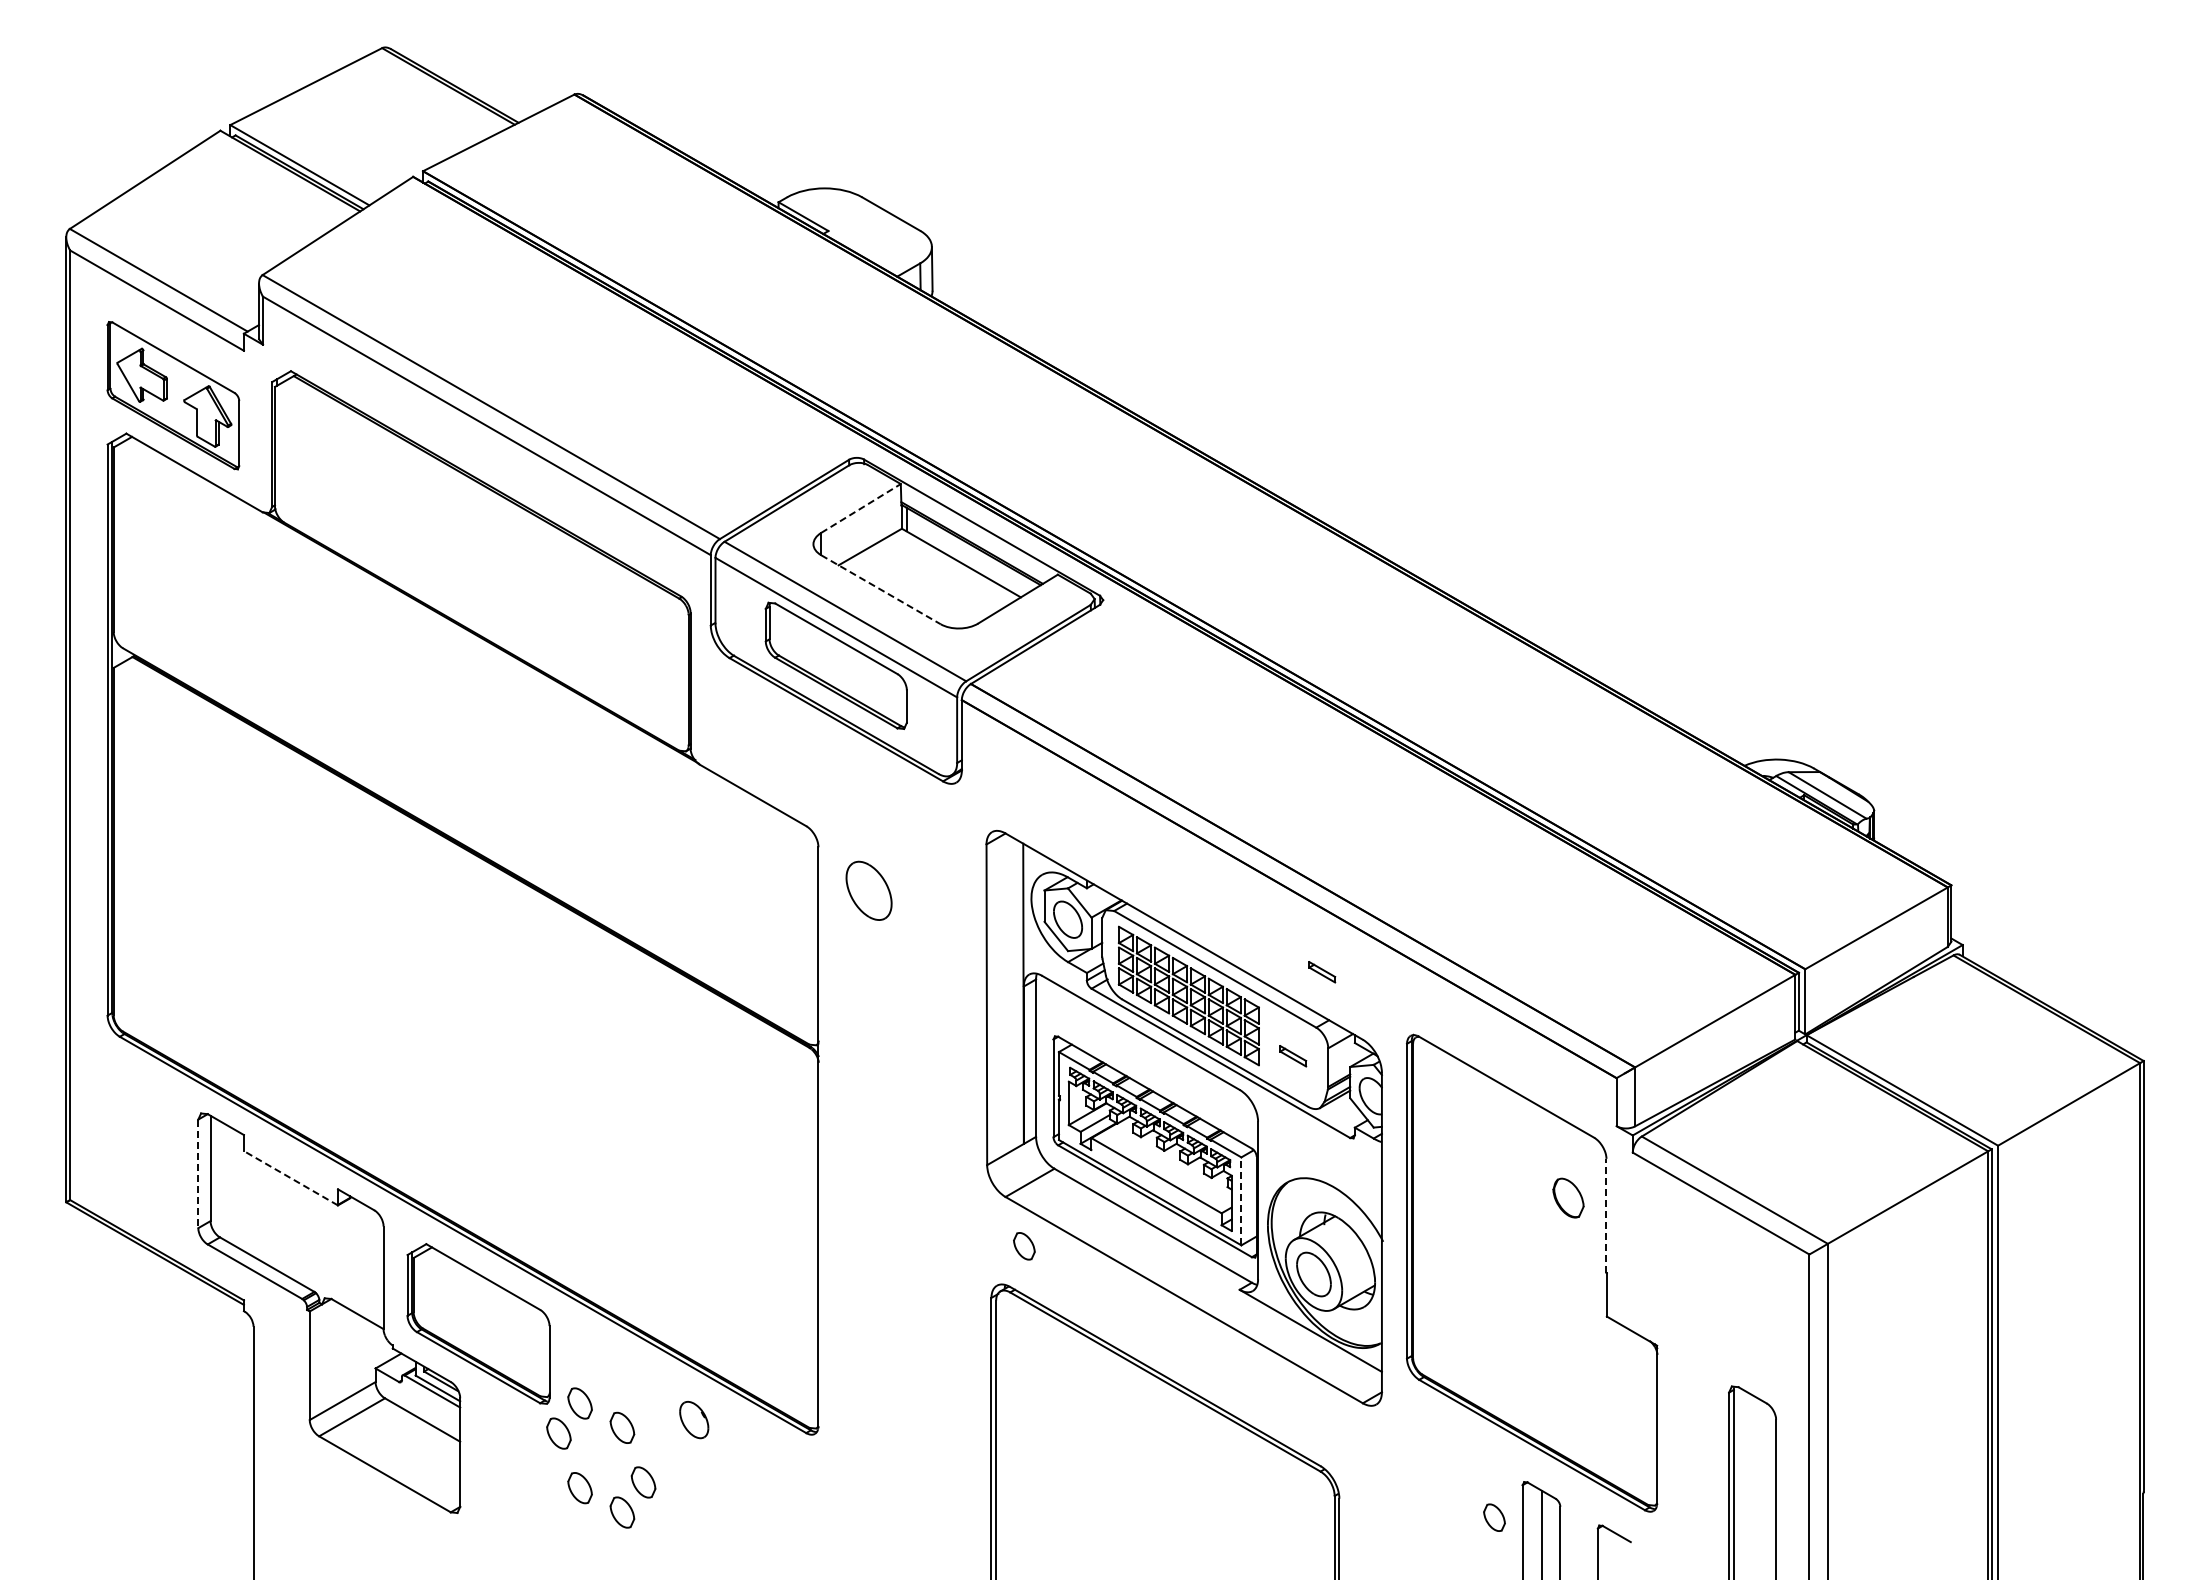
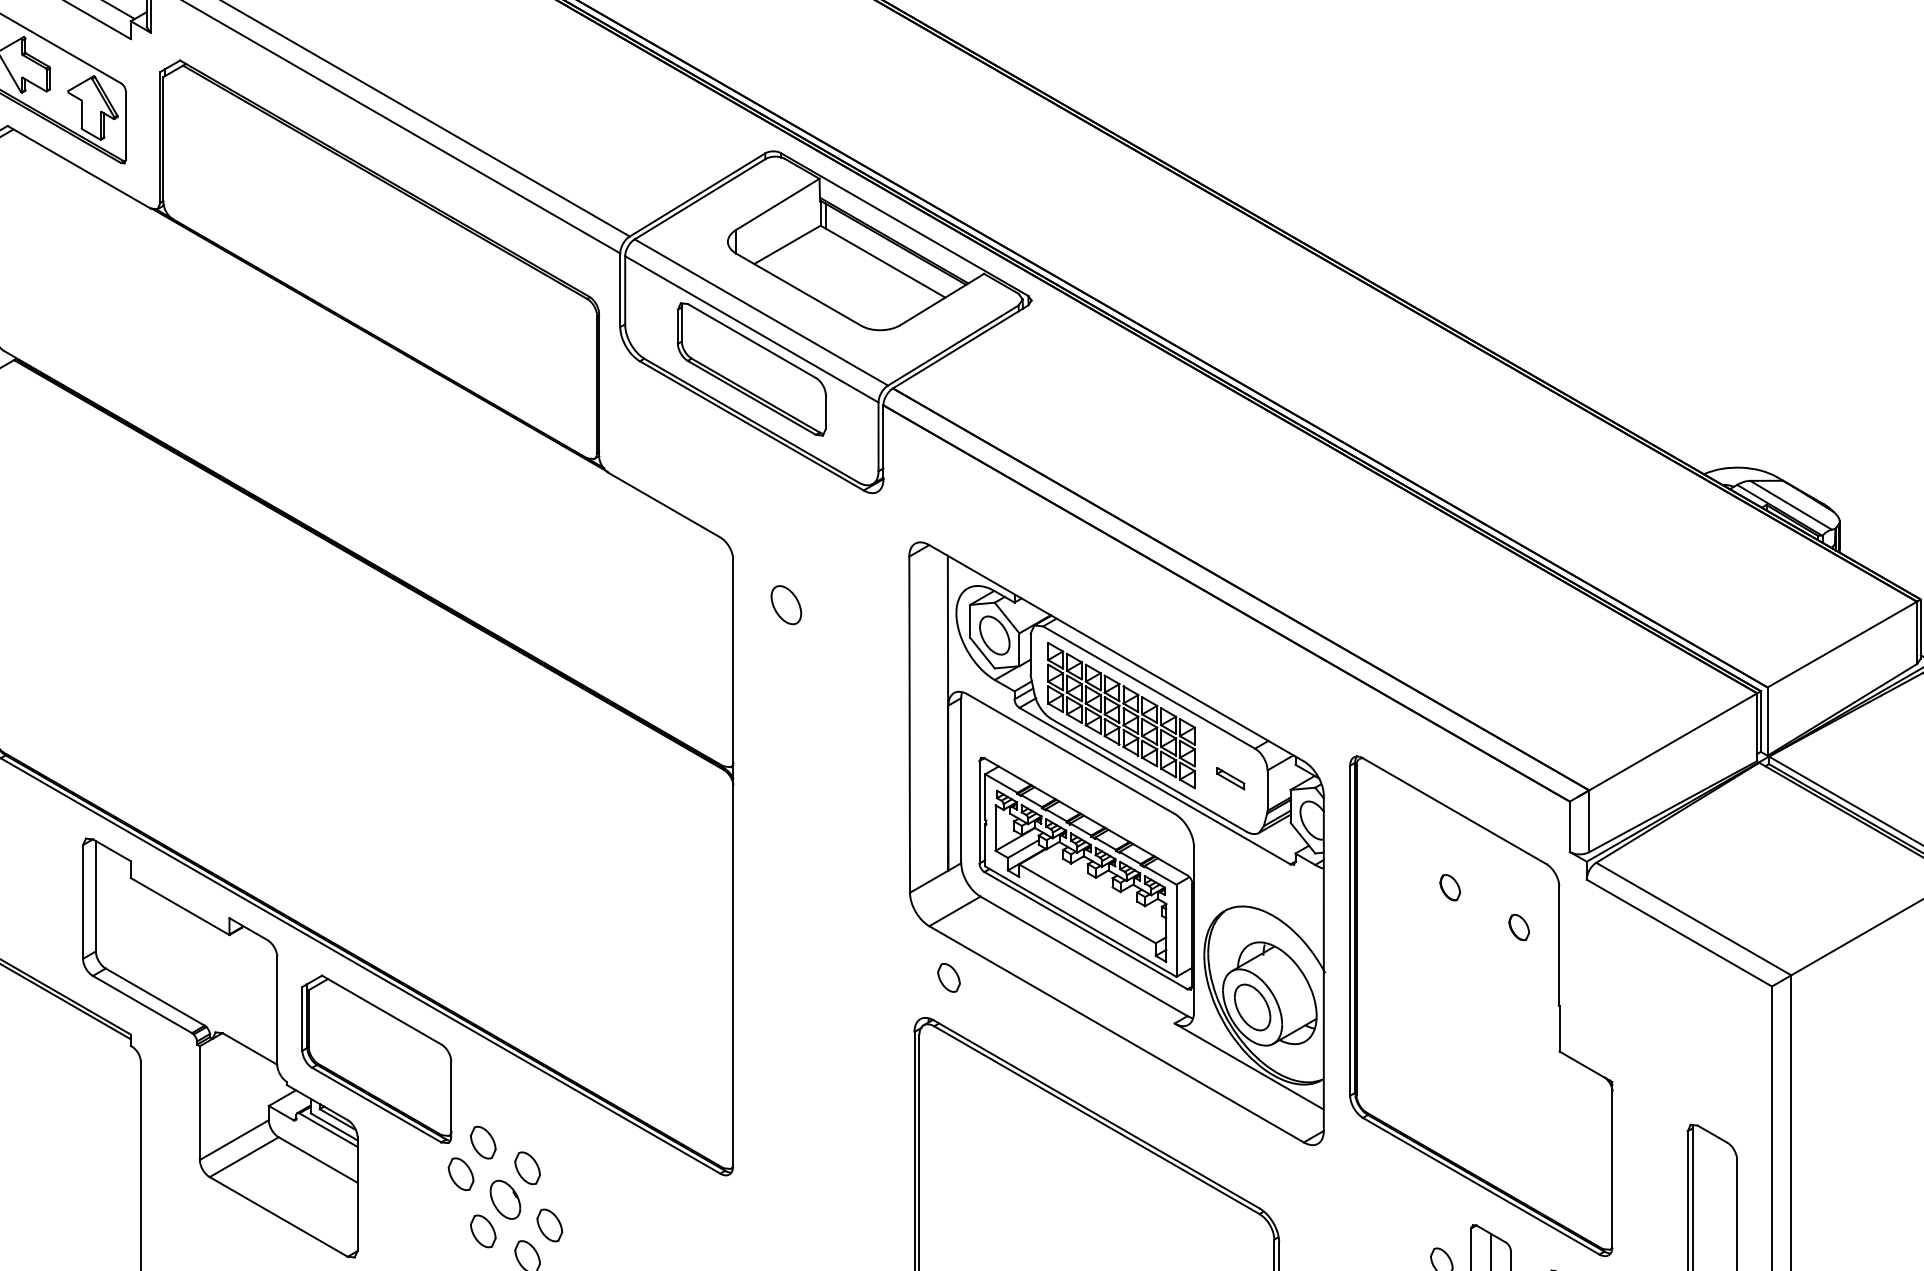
line: (861, 508) -> (778, 204), dashed -> solid
line: (880, 589) -> (798, 289), dashed -> solid
part: (869, 890) -> (786, 604), size x0.62
part: (1322, 972) -> (1261, 690), removed
part: (1502, 1160) -> (1450, 887), added
line: (198, 1174) -> (83, 902), dashed -> solid
line: (290, 1178) -> (179, 906), dashed -> solid
part: (1567, 1198) -> (1518, 927), size x0.62
line: (1241, 1201) -> (1176, 930), dashed -> solid
line: (1606, 1215) -> (1559, 945), dashed -> solid
part: (694, 1420) -> (505, 1200), moved

